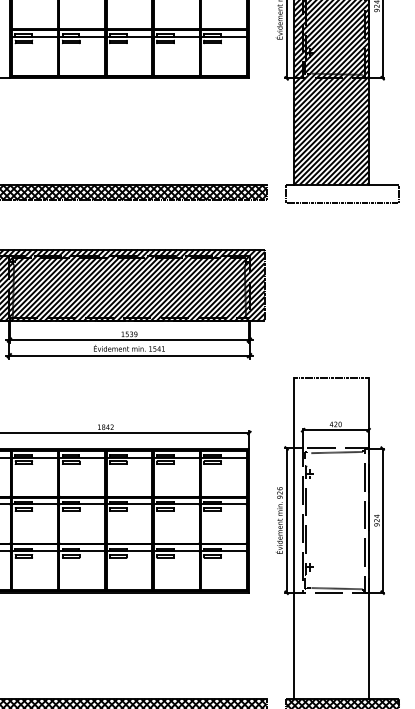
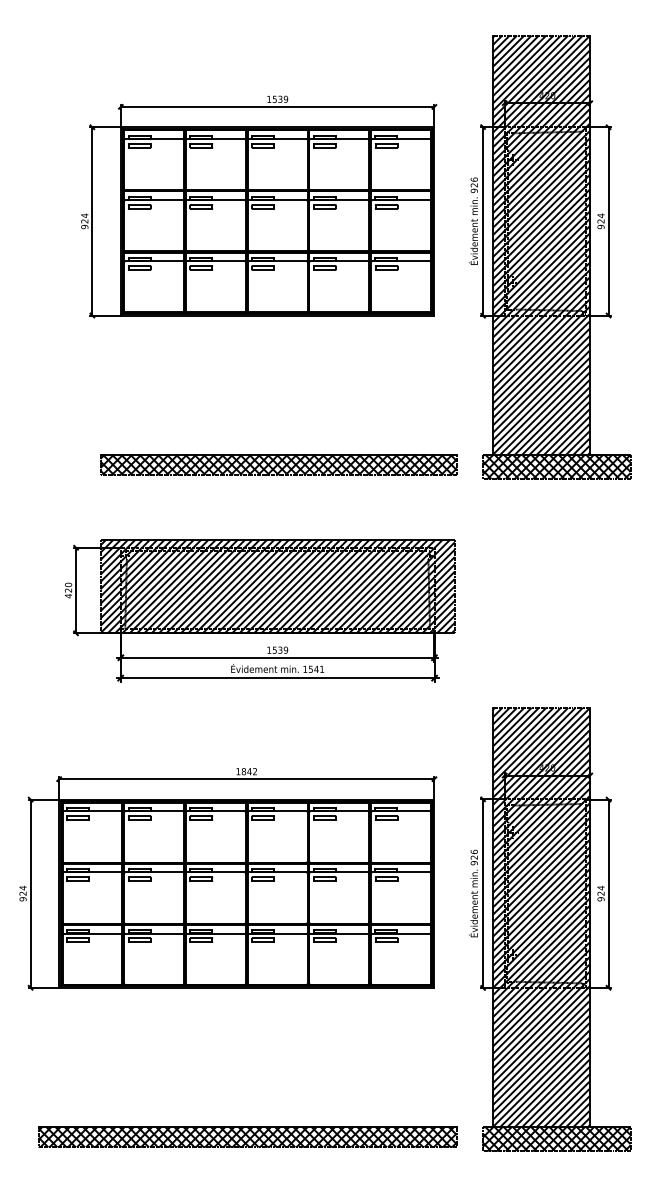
hatch: (342, 193) -> (556, 466), added
hatch: (331, 538) -> (541, 916), added

